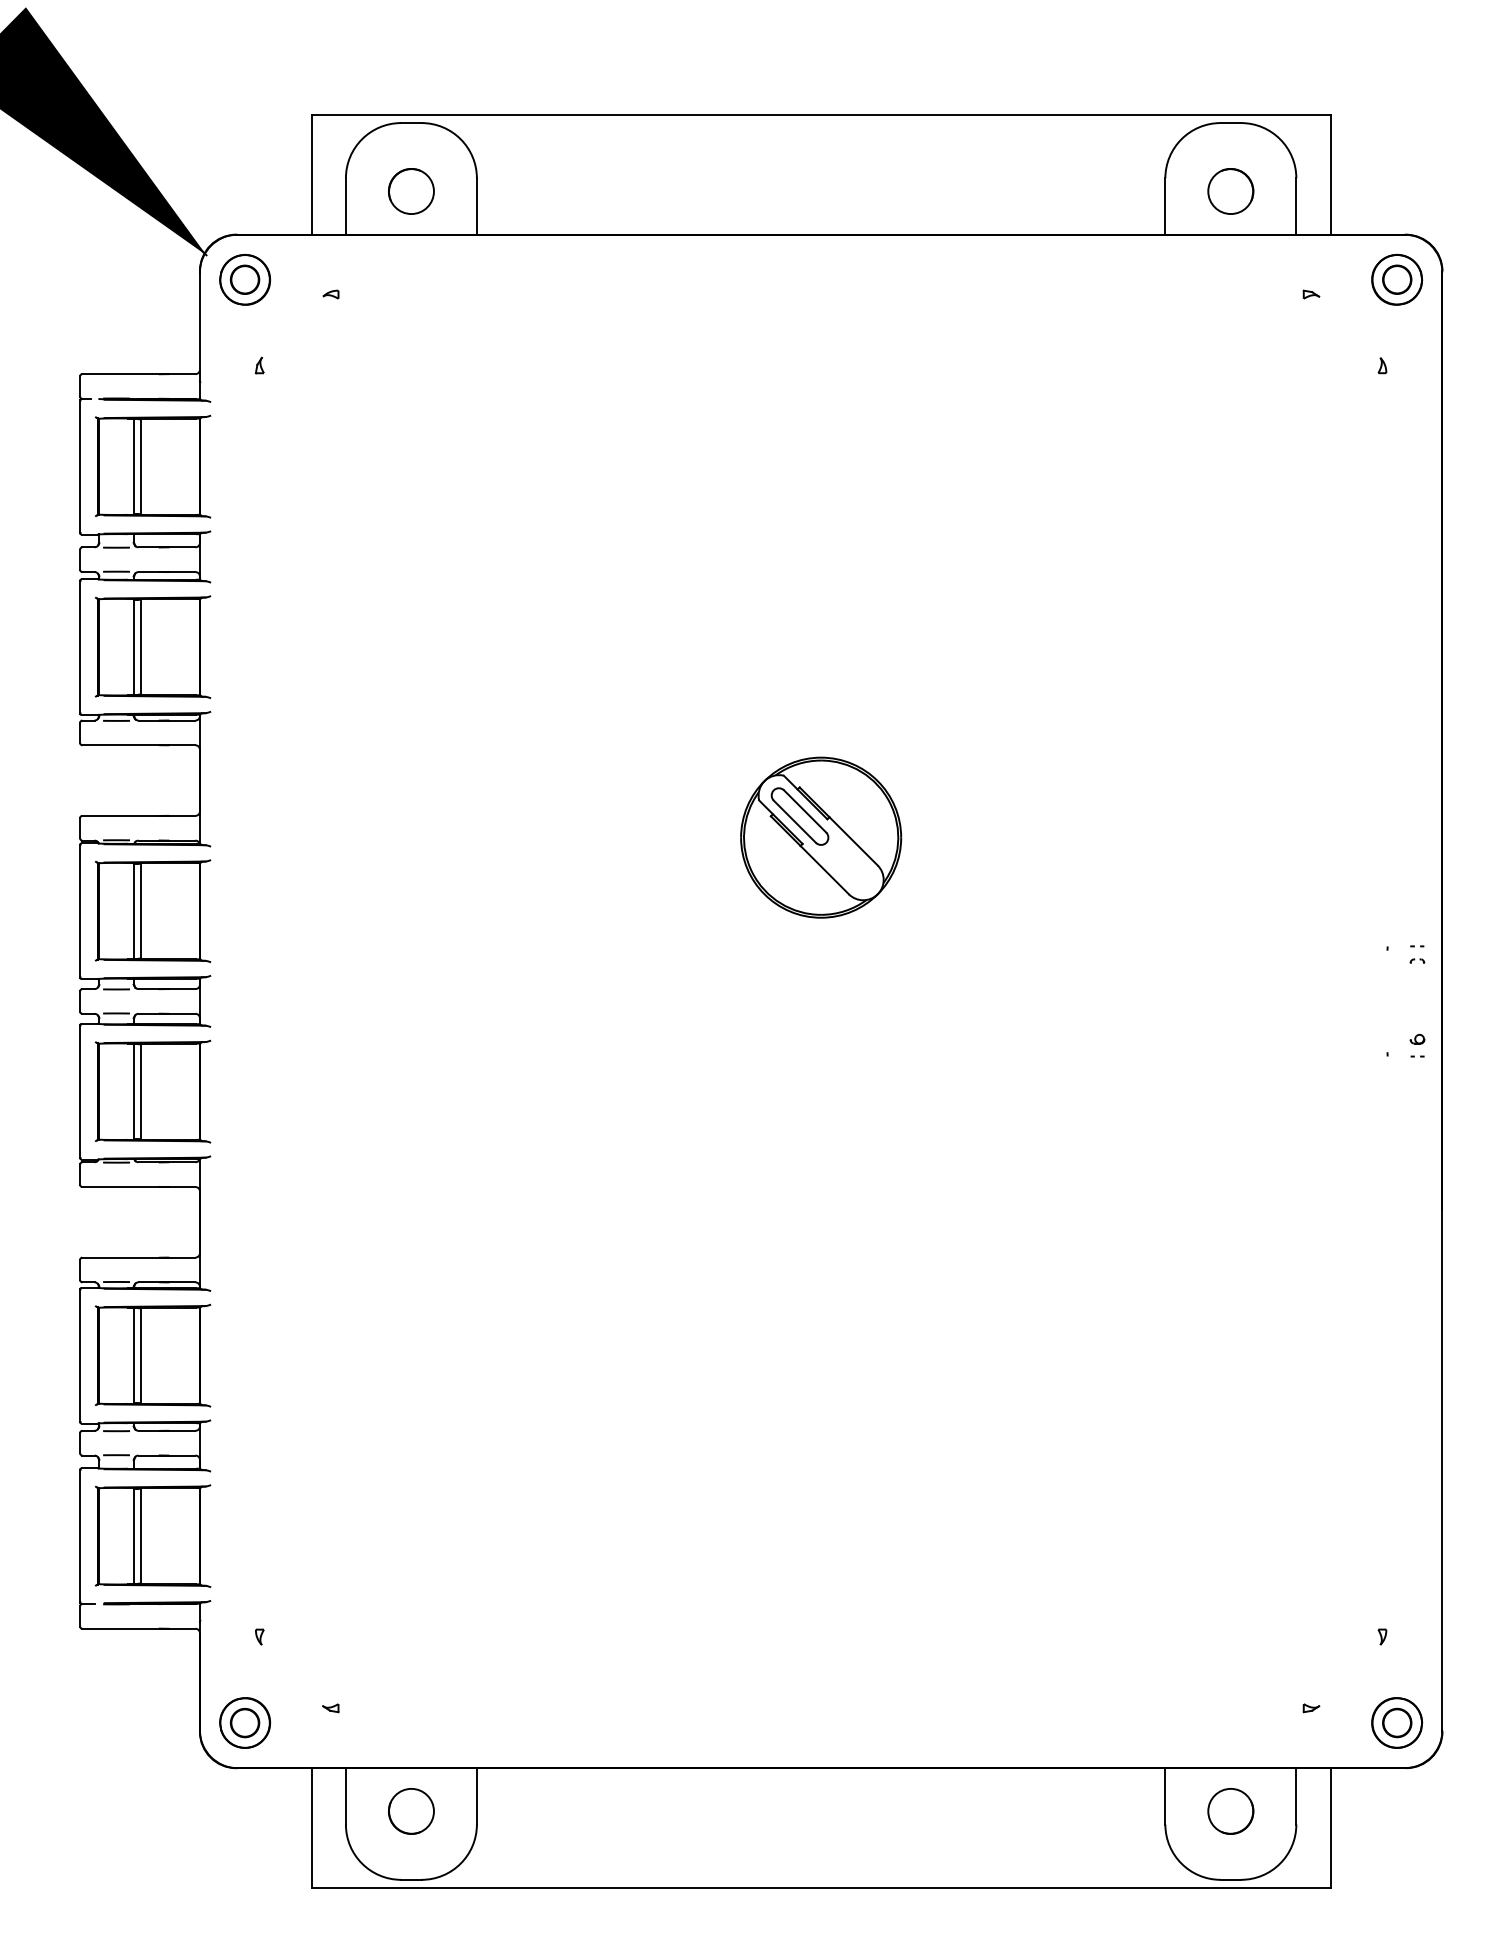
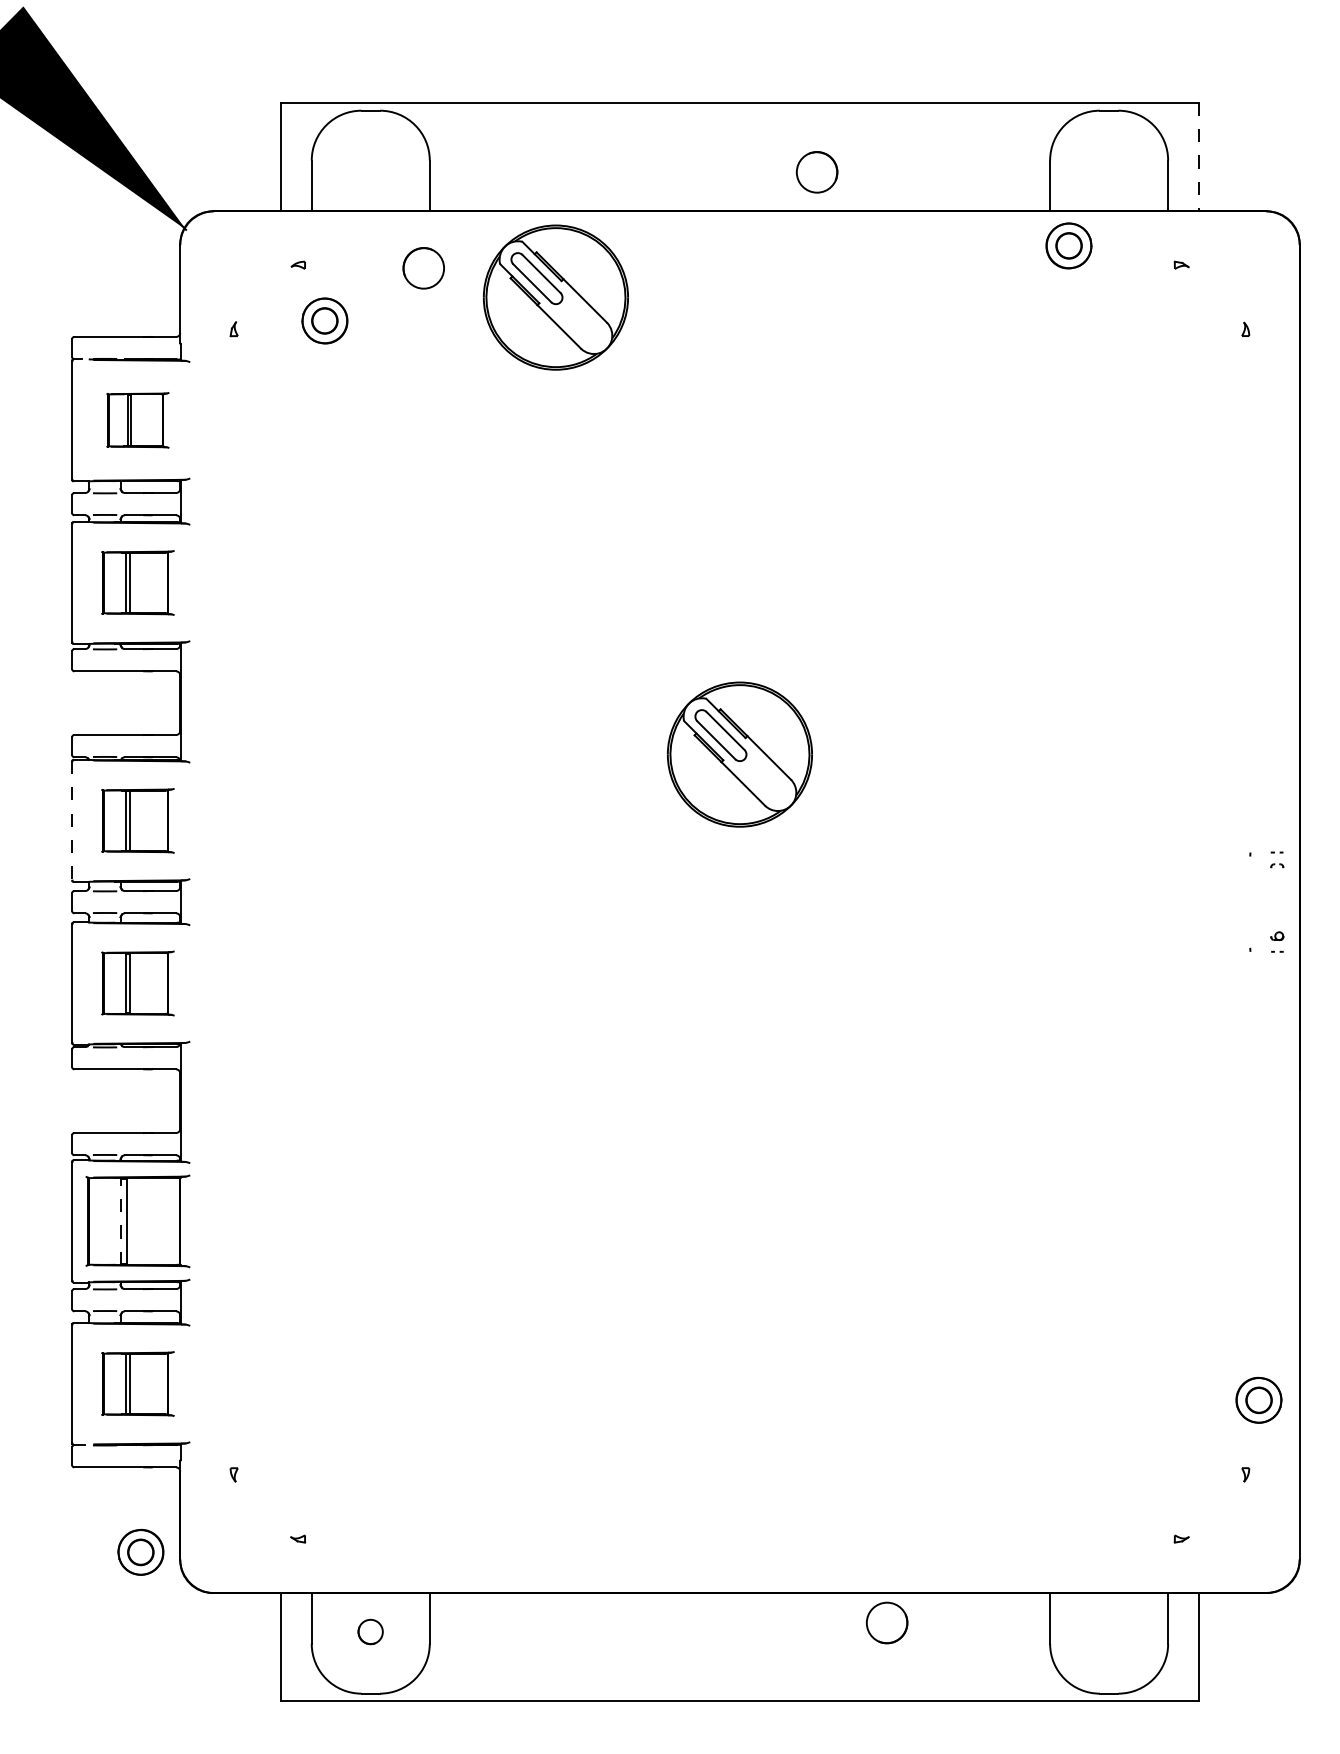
line: (1330, 174) -> (1198, 157), solid -> dashed
circle: (411, 191) -> (423, 268), moved
part: (1230, 191) -> (816, 172), moved
part: (244, 279) -> (324, 320), moved
part: (1396, 279) -> (1068, 245), moved
part: (616, 330) -> (555, 297), added
part: (152, 466) -> (137, 420), size x0.6
part: (152, 646) -> (137, 582), size x0.7
line: (80, 910) -> (72, 820), solid -> dashed
part: (152, 910) -> (137, 820), size x0.7
part: (152, 1091) -> (137, 983), size x0.7
line: (133, 1354) -> (120, 1220), solid -> dashed
part: (152, 1535) -> (137, 1383), size x0.7
part: (244, 1722) -> (140, 1551), moved
part: (1396, 1722) -> (1258, 1399), moved
part: (411, 1810) -> (370, 1631), size x0.6
part: (1230, 1810) -> (886, 1622), moved

